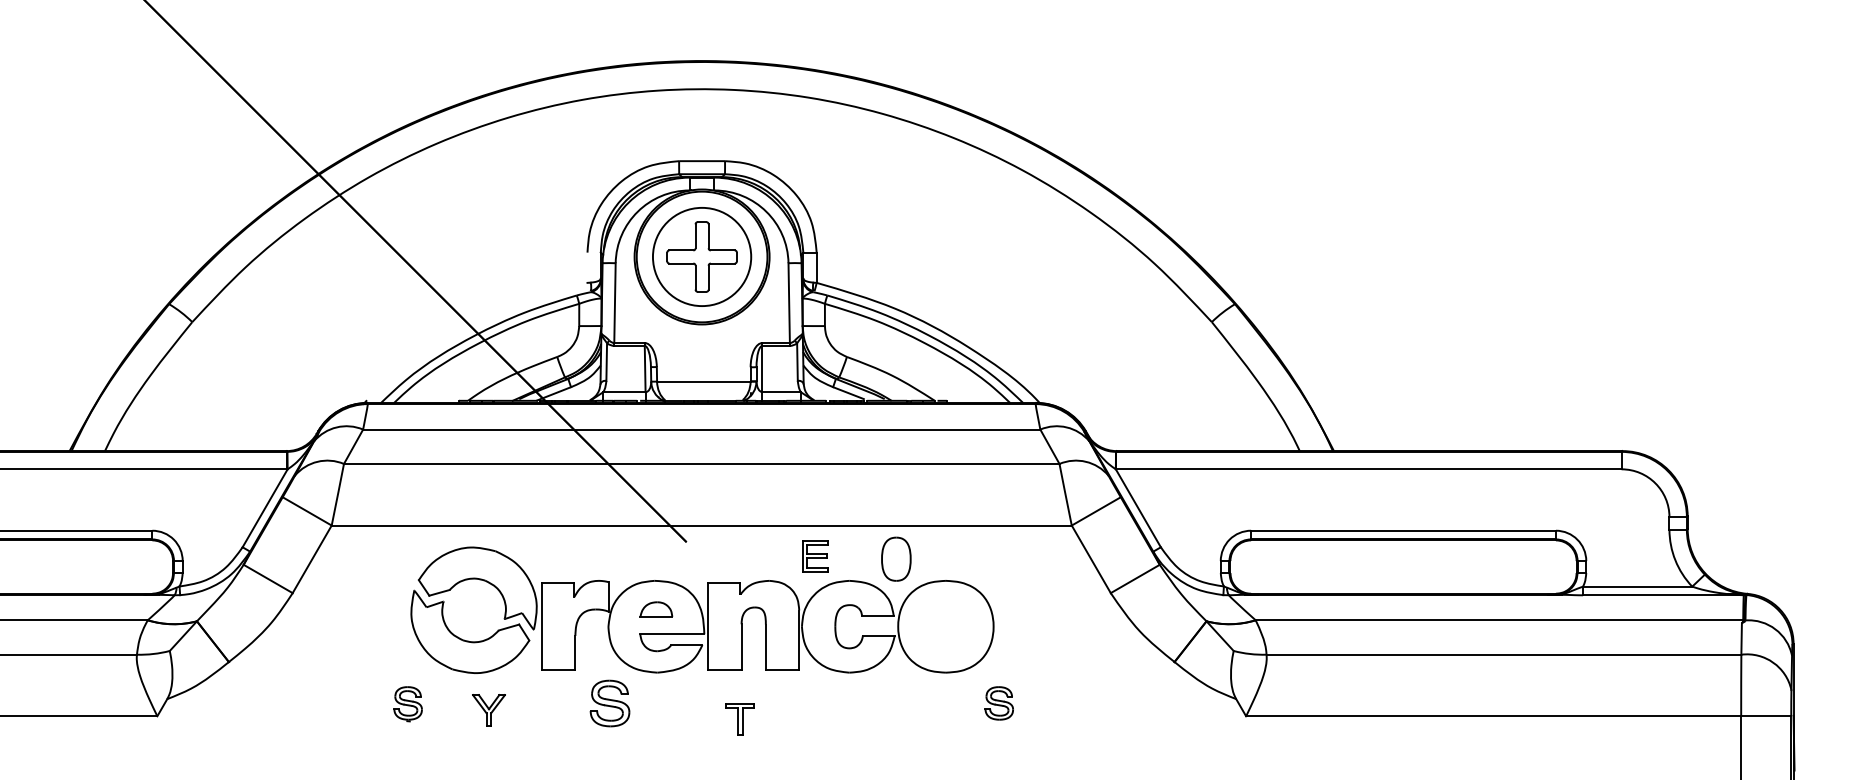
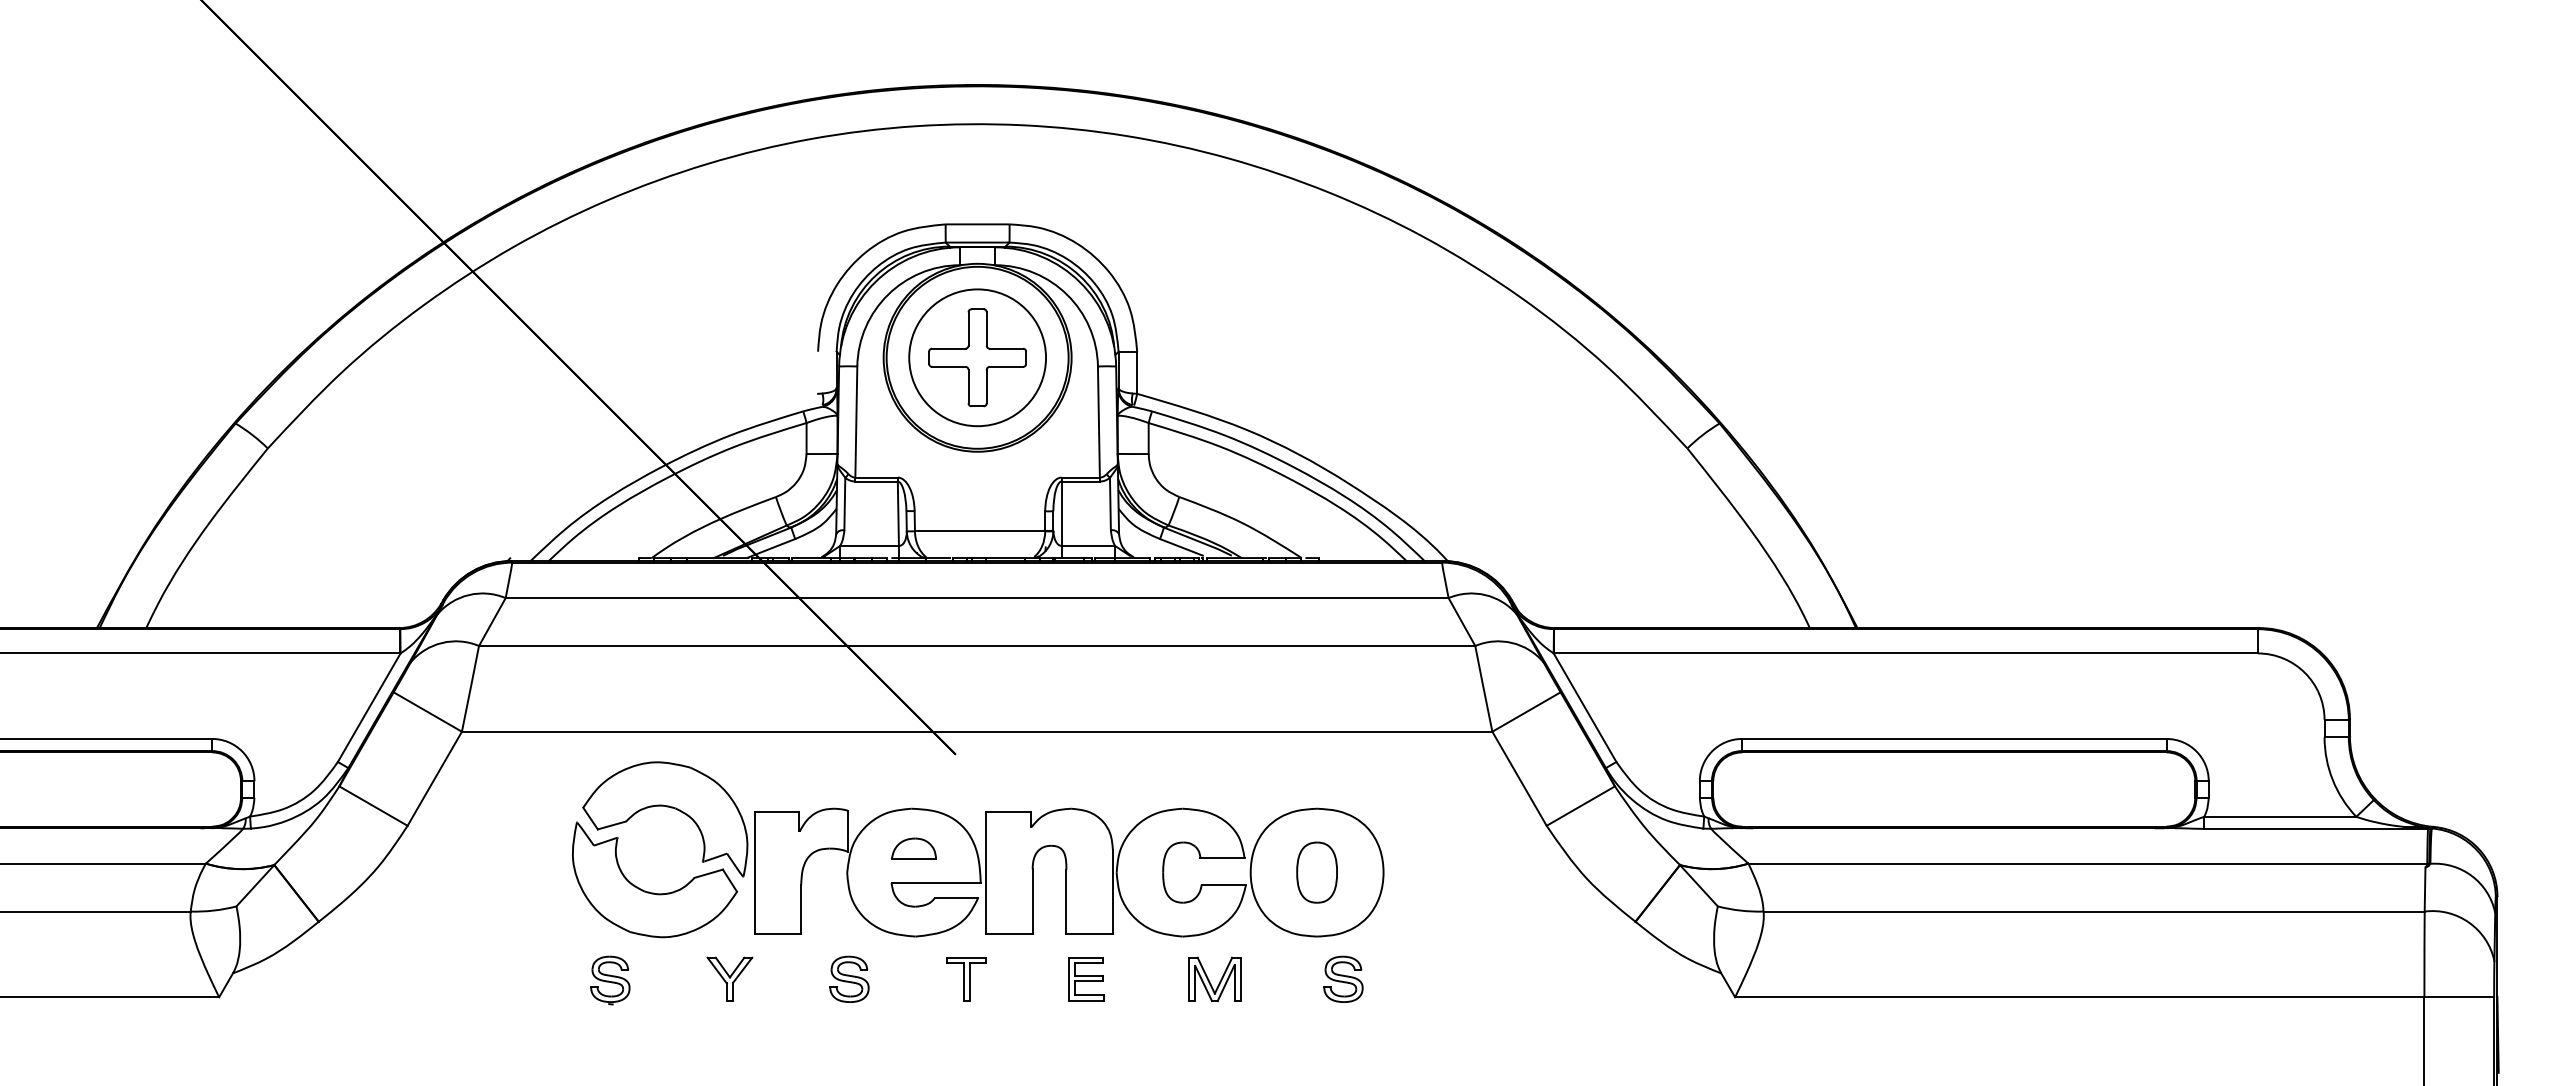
part: (815, 556) -> (1086, 979), moved
part: (895, 559) -> (1316, 872), moved
part: (610, 702) -> (849, 978), size x0.71
part: (999, 702) -> (1343, 978), moved
part: (872, 703) -> (1214, 979), added
part: (408, 704) -> (610, 980), moved
part: (488, 709) -> (729, 978), moved
part: (740, 719) -> (966, 979), moved

